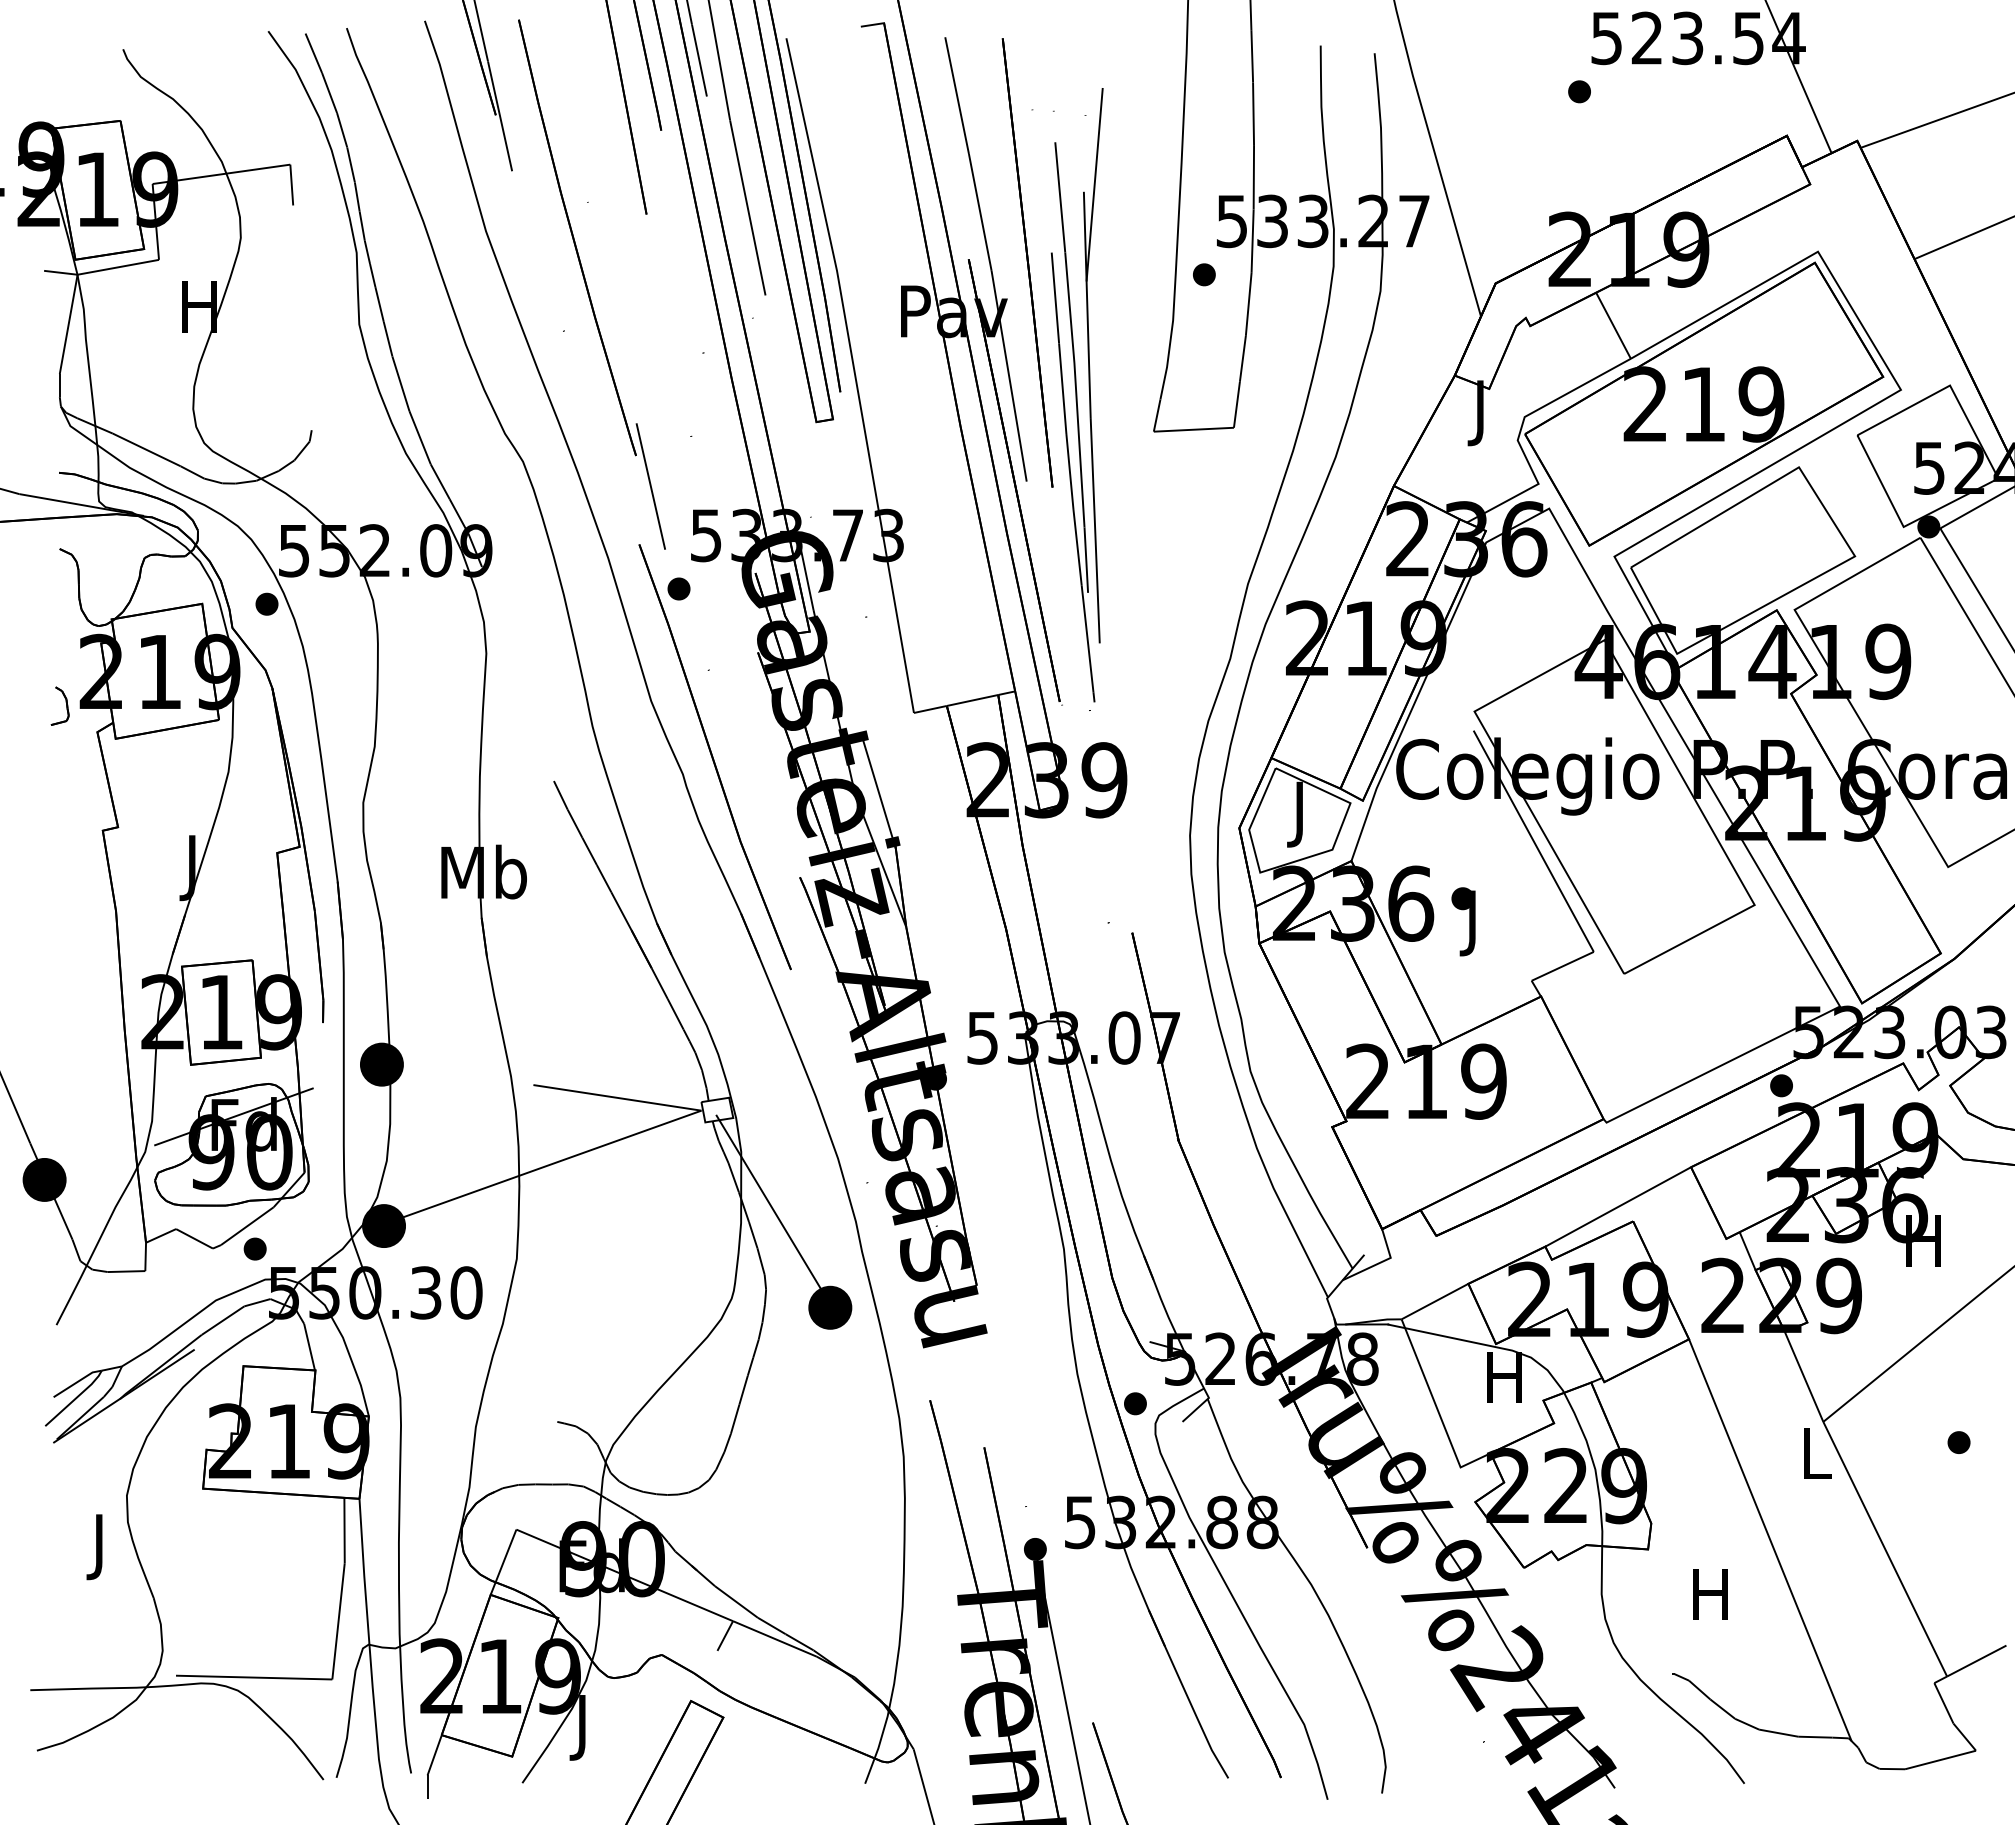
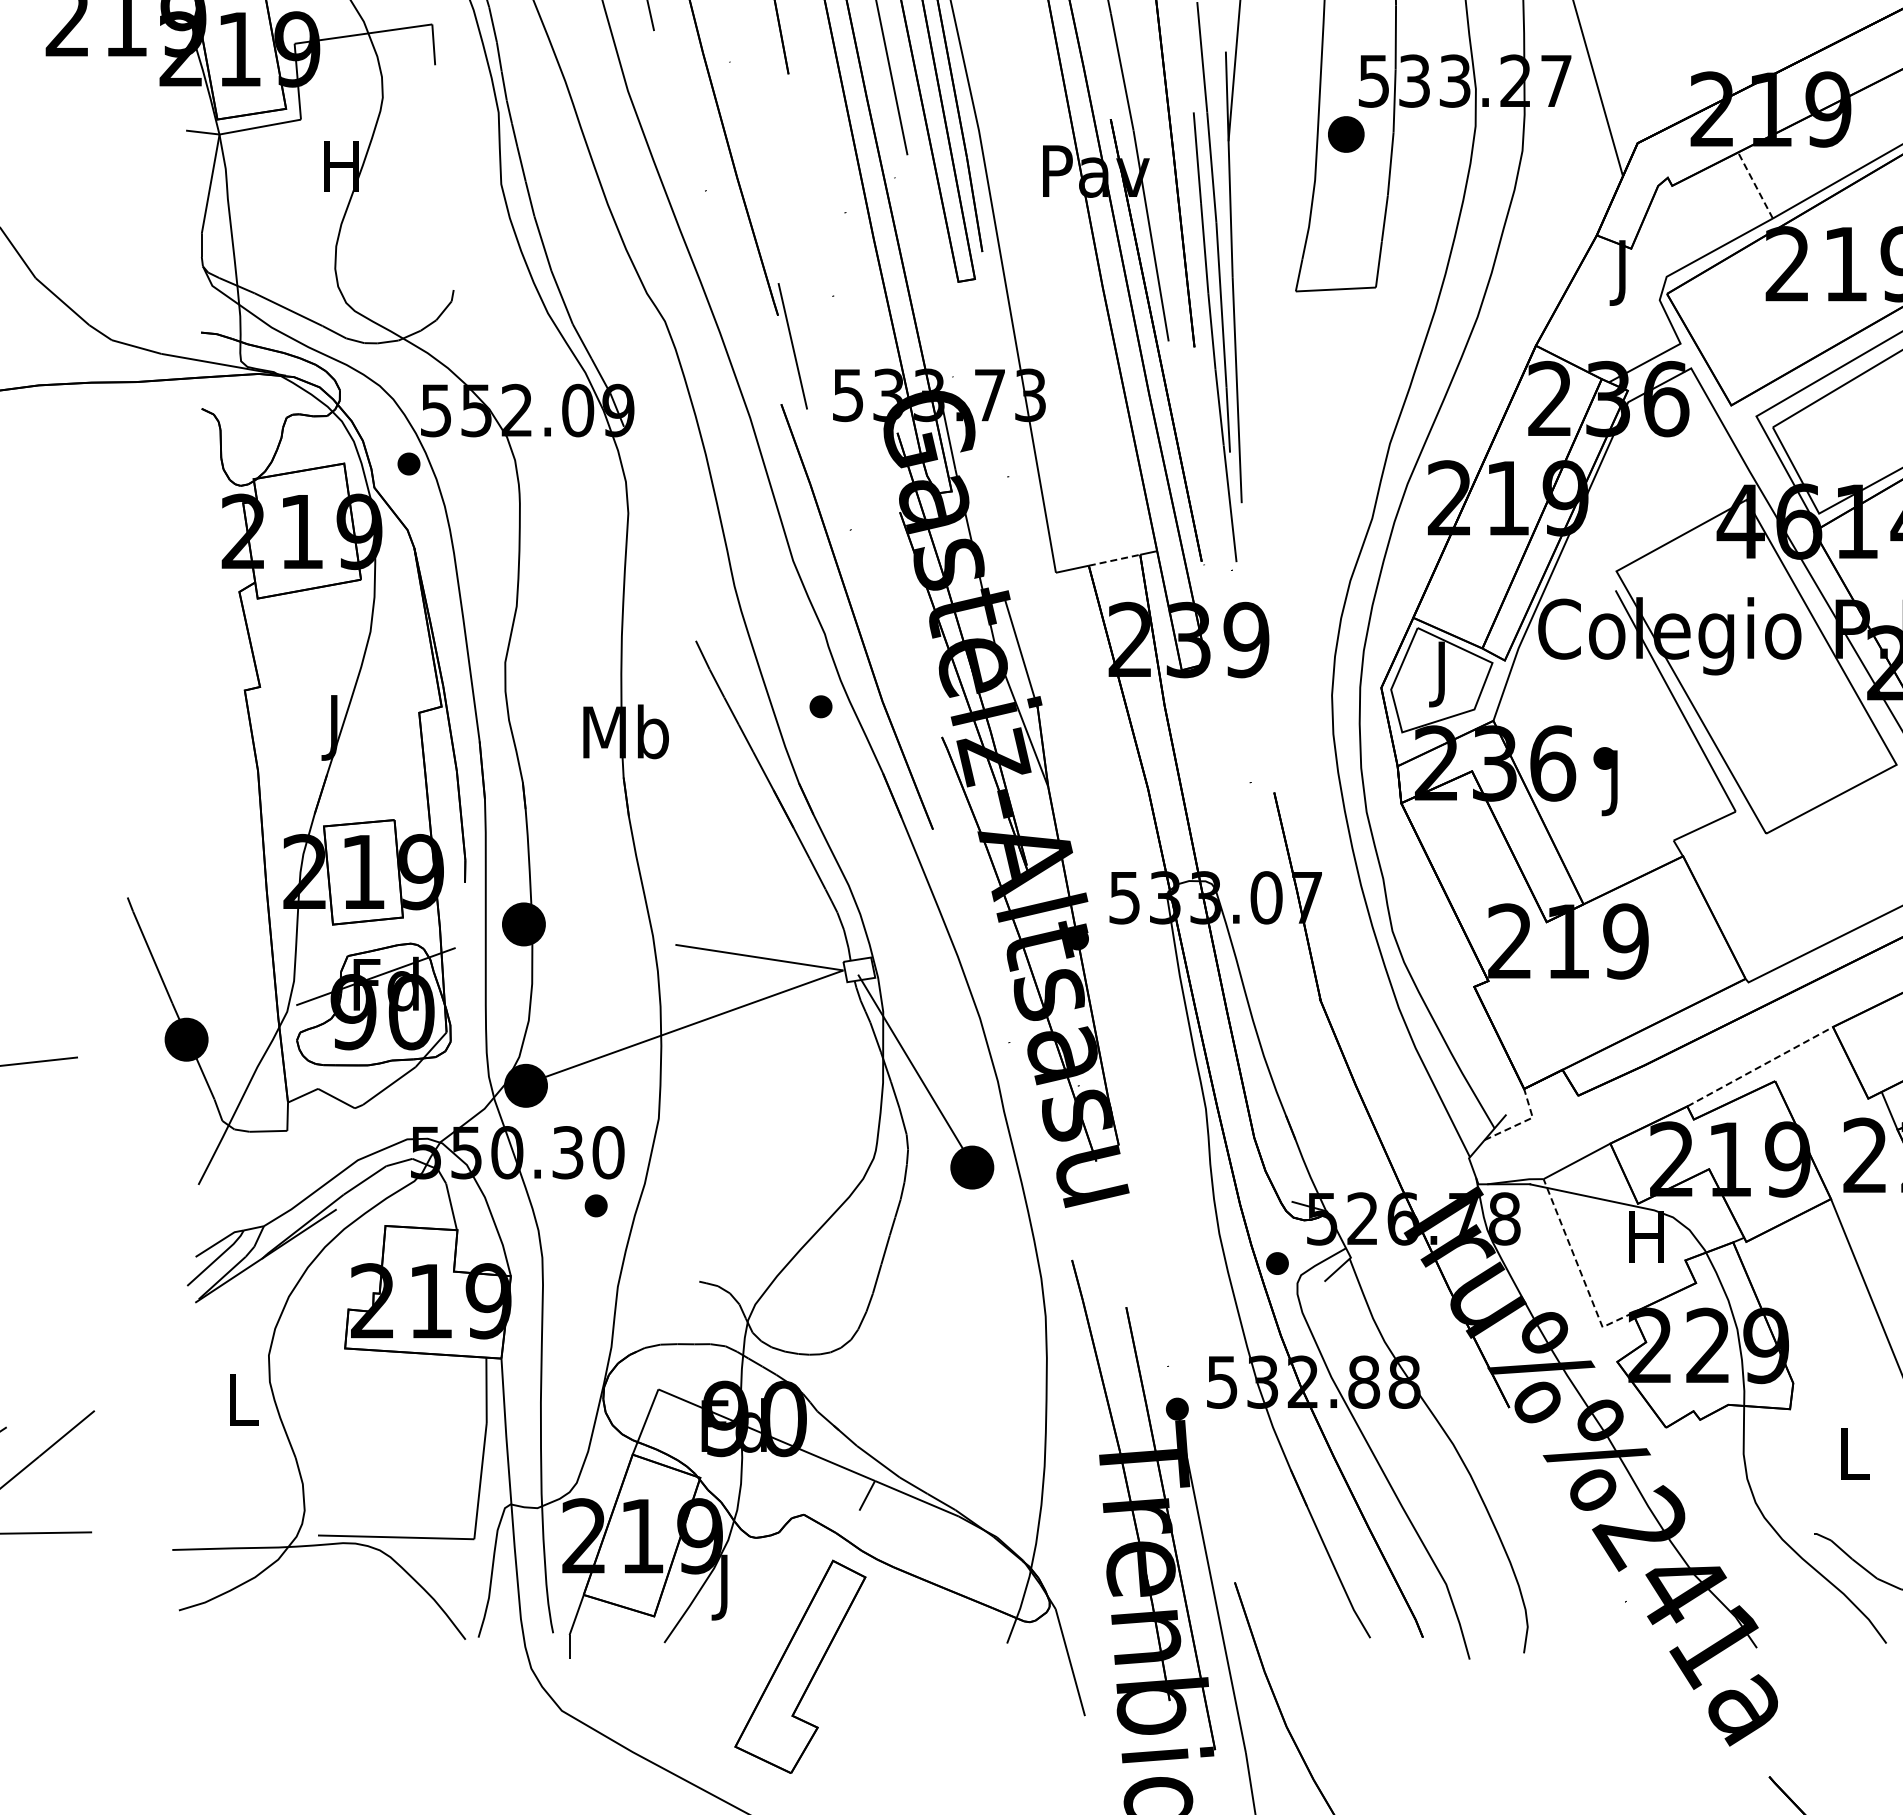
part: (1204, 274) -> (1346, 134), size x1.6
line: (1613, 325) -> (1755, 185), solid -> dashed
part: (678, 588) -> (820, 706), moved
line: (973, 700) -> (1115, 560), solid -> dashed
part: (65, 702) -> (207, 562), removed
line: (1618, 1206) -> (1760, 1066), solid -> dashed
part: (254, 1248) -> (595, 1205), moved
line: (1380, 1262) -> (1522, 1122), solid -> dashed
line: (1437, 1409) -> (1579, 1269), solid -> dashed
text: (101, 1547) -> (243, 1407), J -> L
text: (1710, 1594) -> (1852, 1454), H -> L

